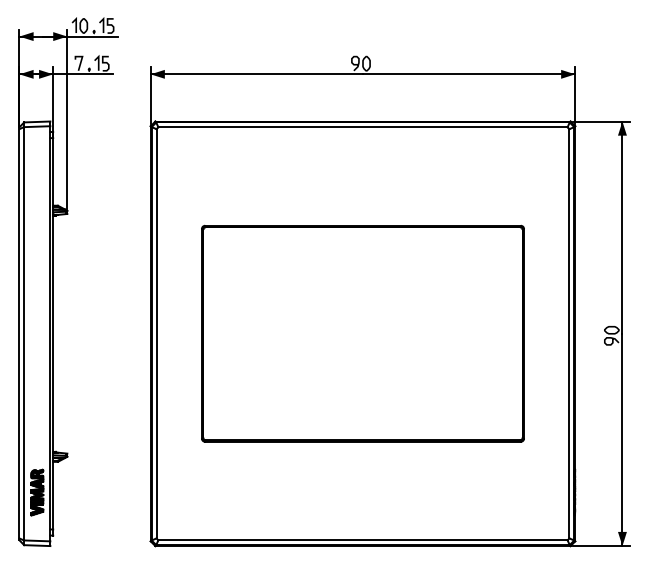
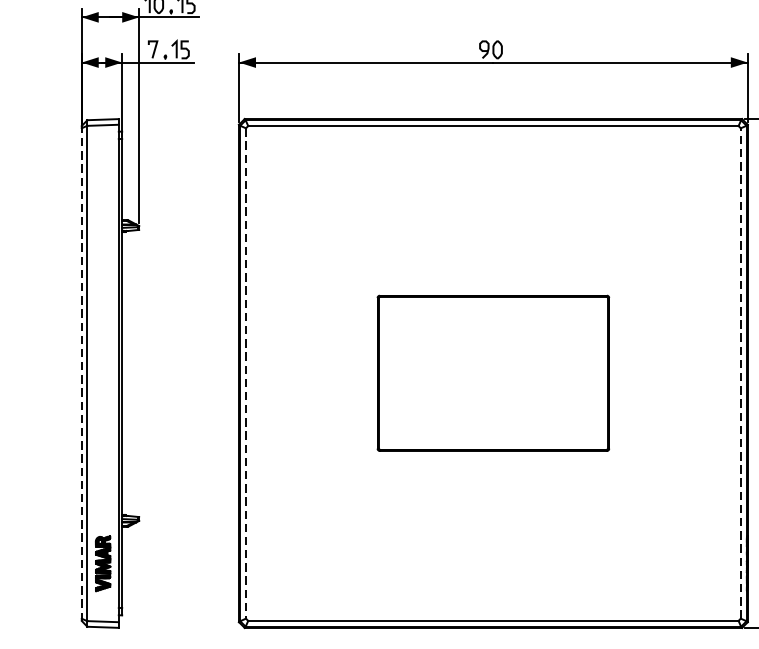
line: (19, 333) -> (81, 373), solid -> dashed
line: (156, 333) -> (245, 373), solid -> dashed
part: (362, 333) -> (492, 373), size x0.6
line: (569, 333) -> (740, 373), solid -> dashed

